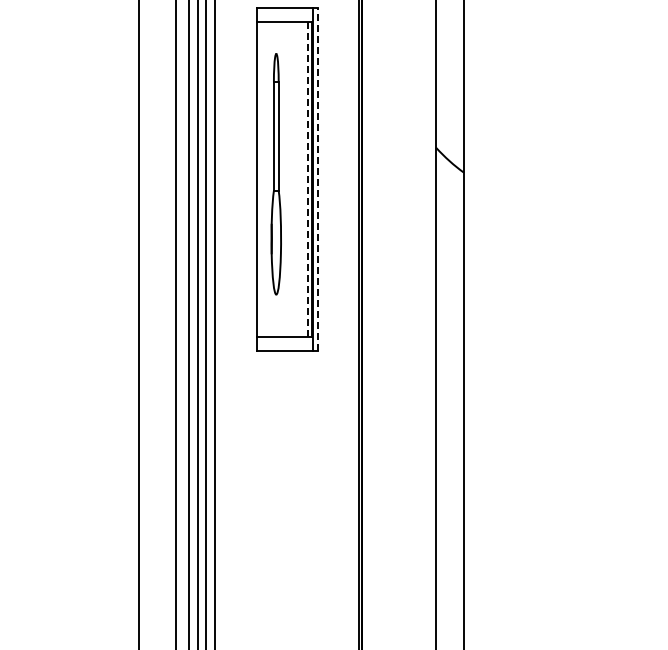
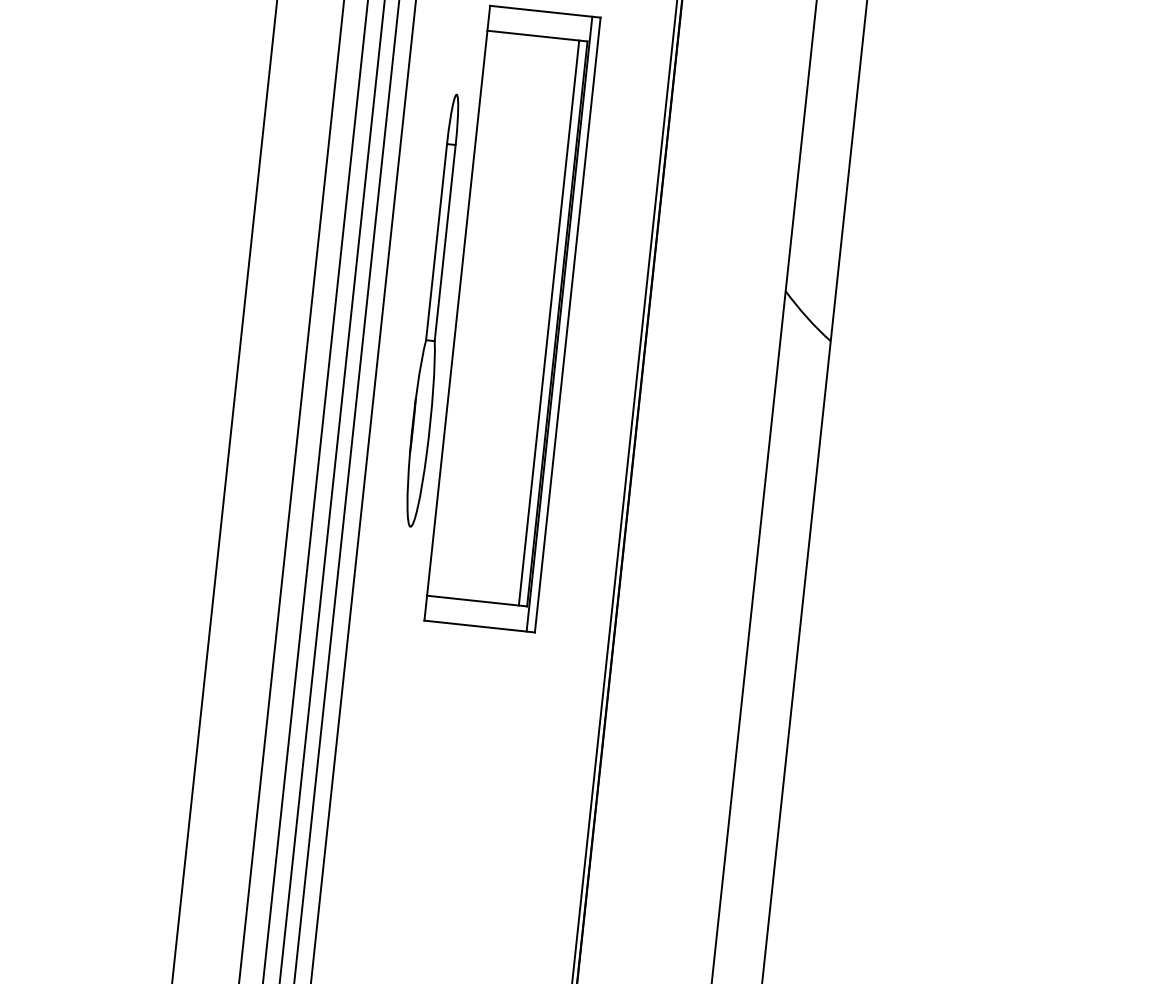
part: (275, 174) -> (432, 311), moved
line: (307, 178) -> (548, 321), dashed -> solid
line: (318, 178) -> (568, 323), dashed -> solid

